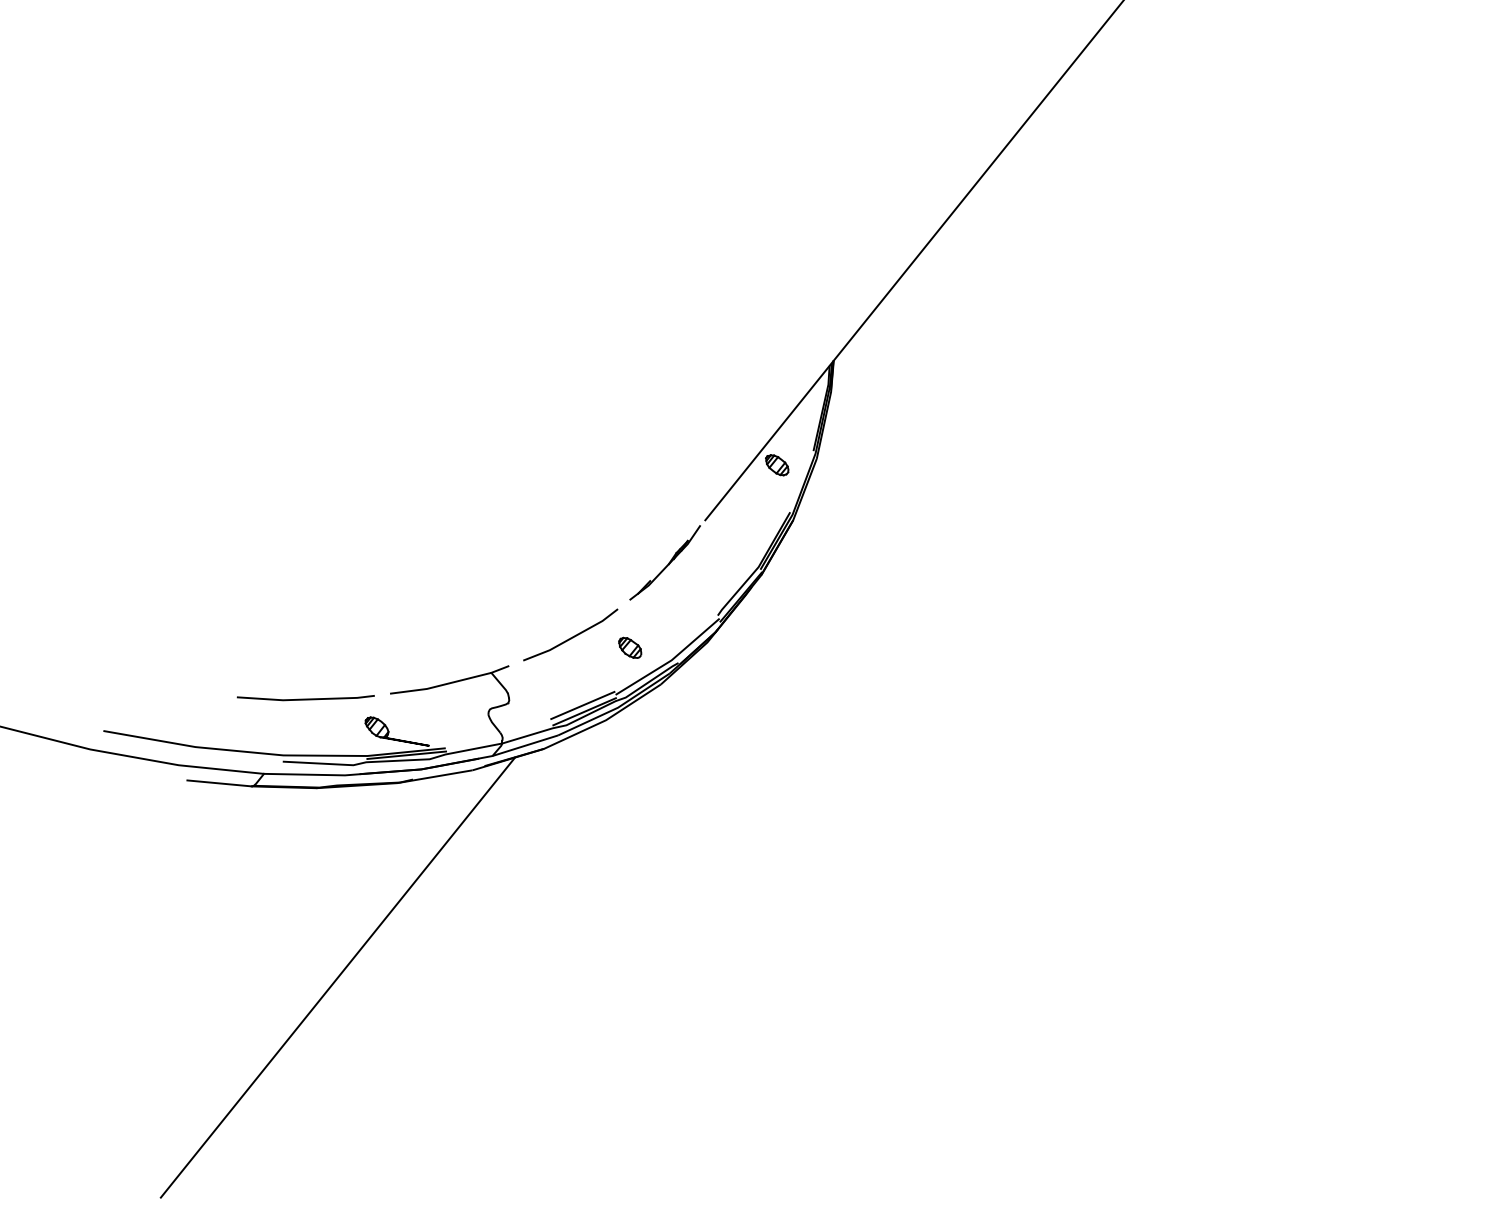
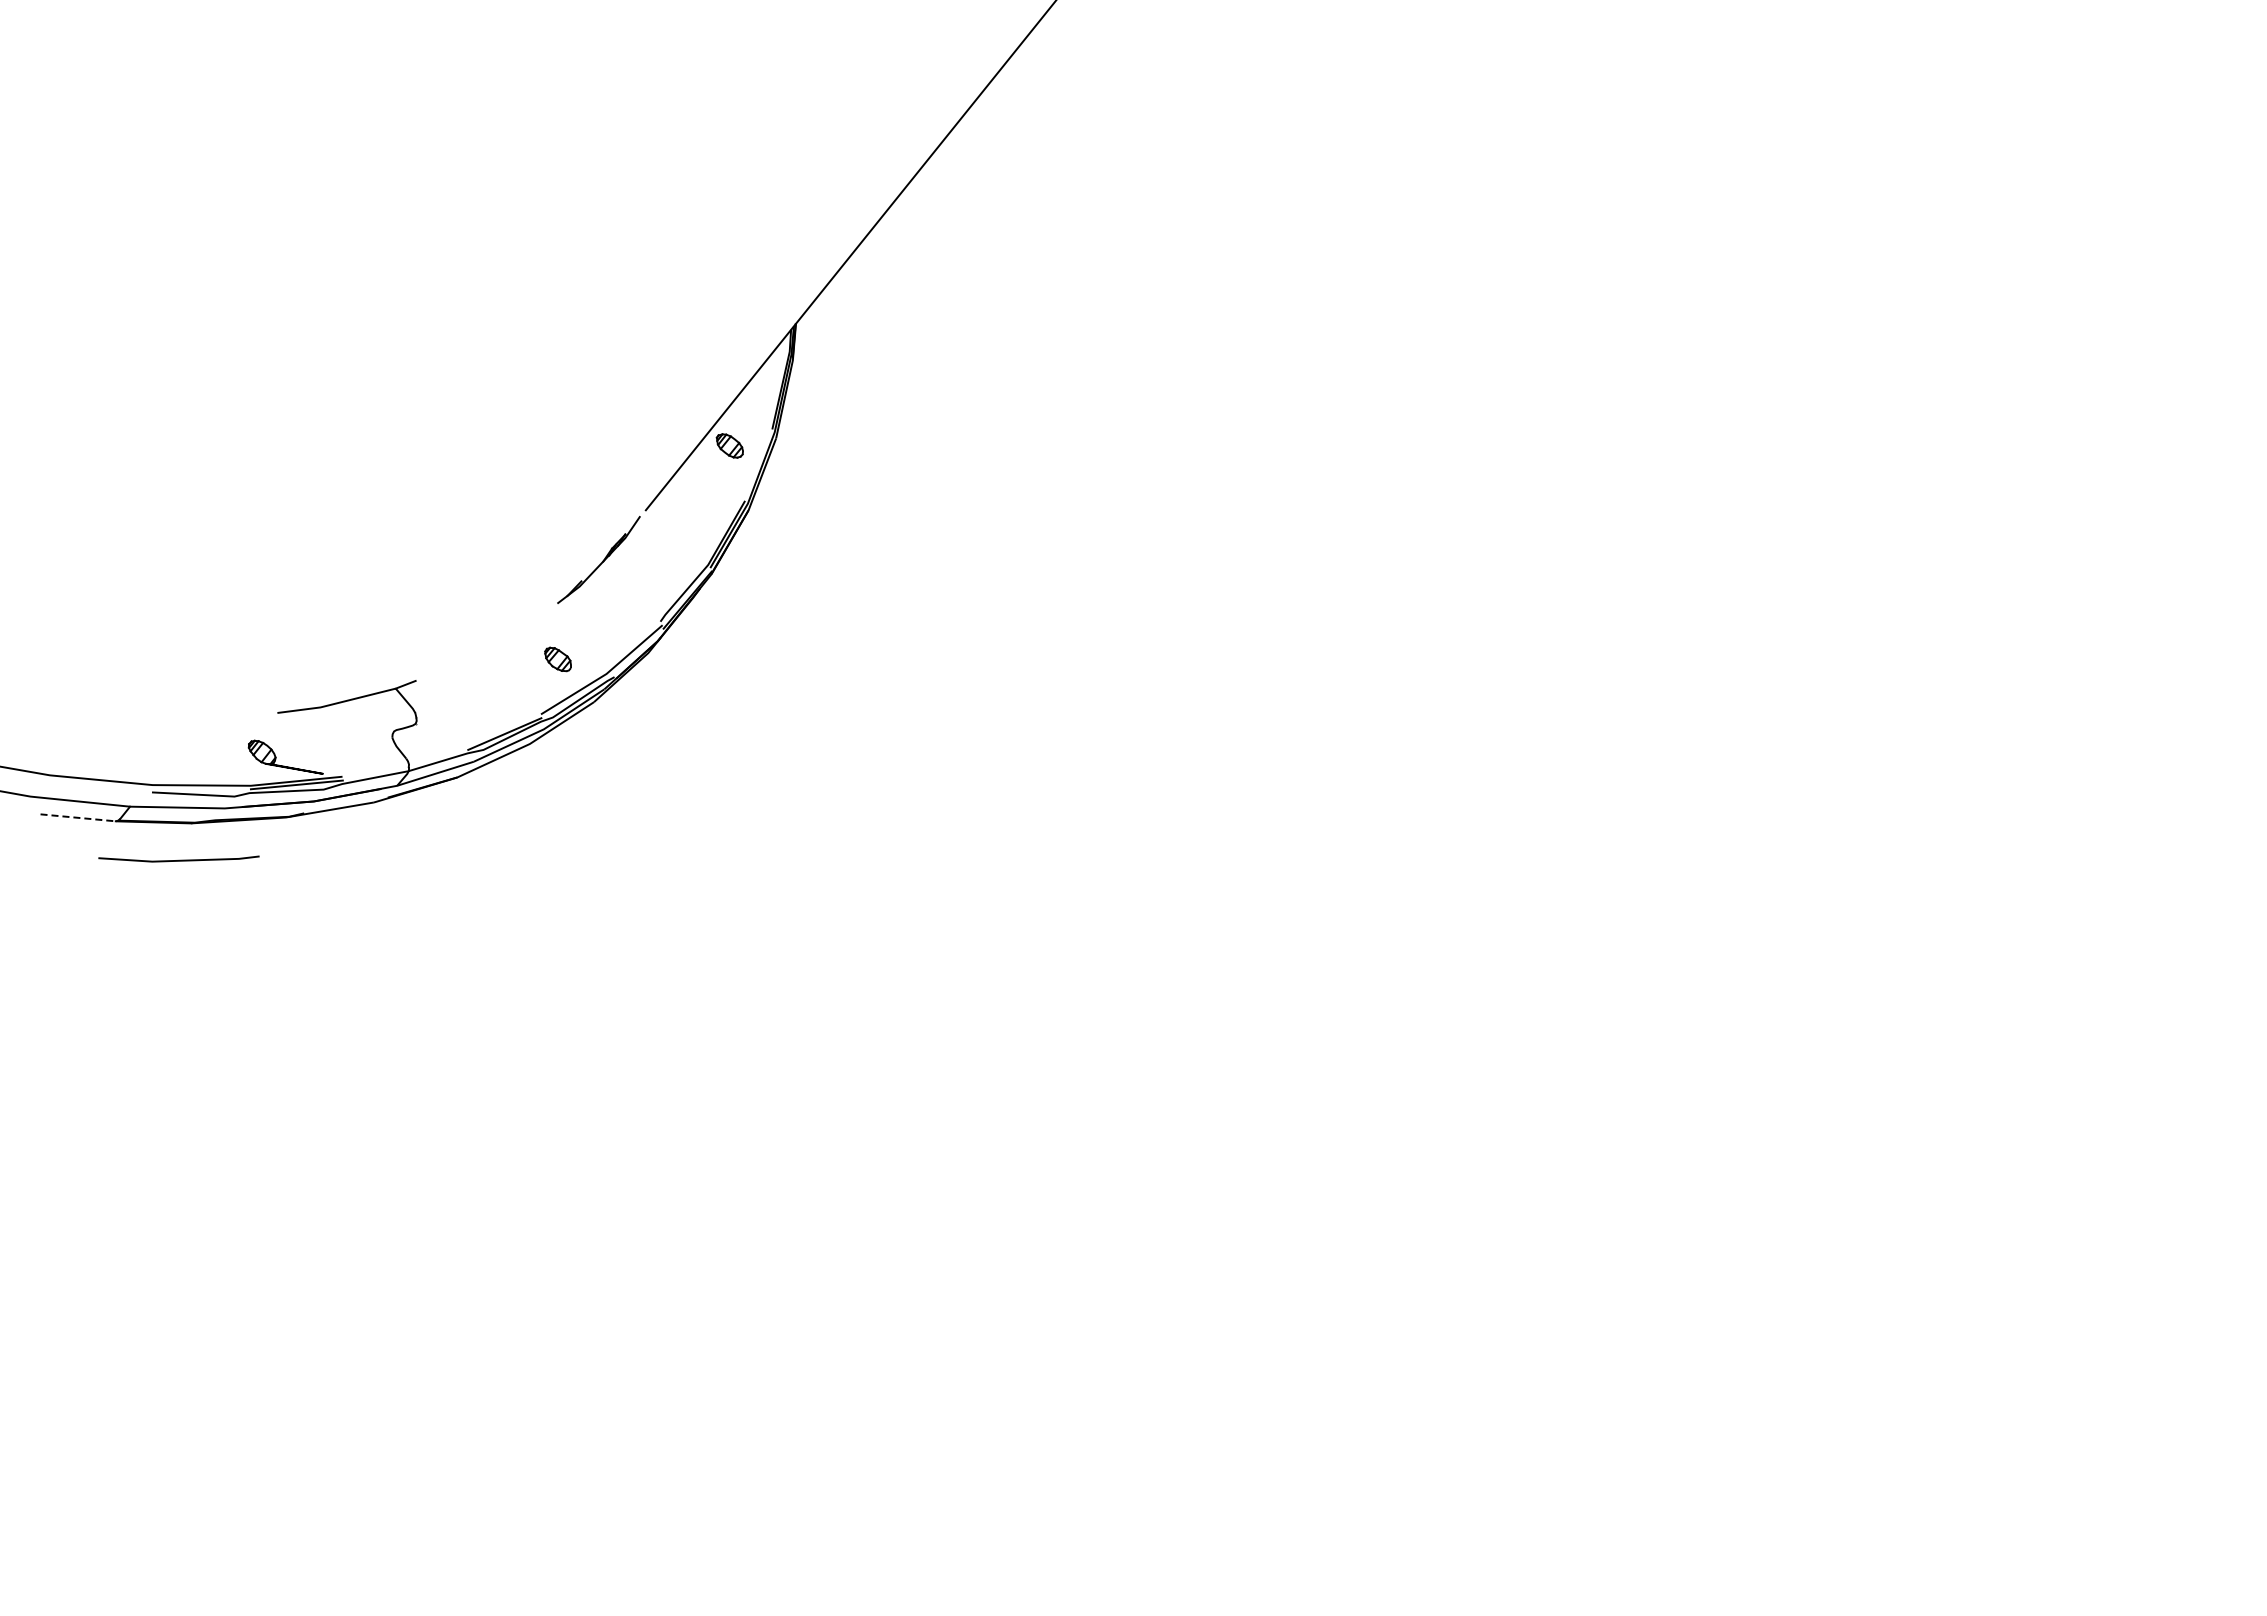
line: (573, 635) -> (491, 645), removed
line: (305, 698) -> (178, 859), moved
line: (582, 705) -> (502, 726), removed
line: (219, 783) -> (78, 817), solid -> dashed
line: (337, 977) -> (216, 1044), removed

